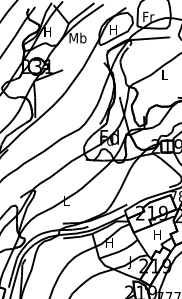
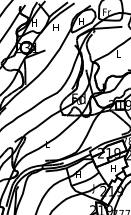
text: (77, 37) -> (55, 26), Mb -> H

